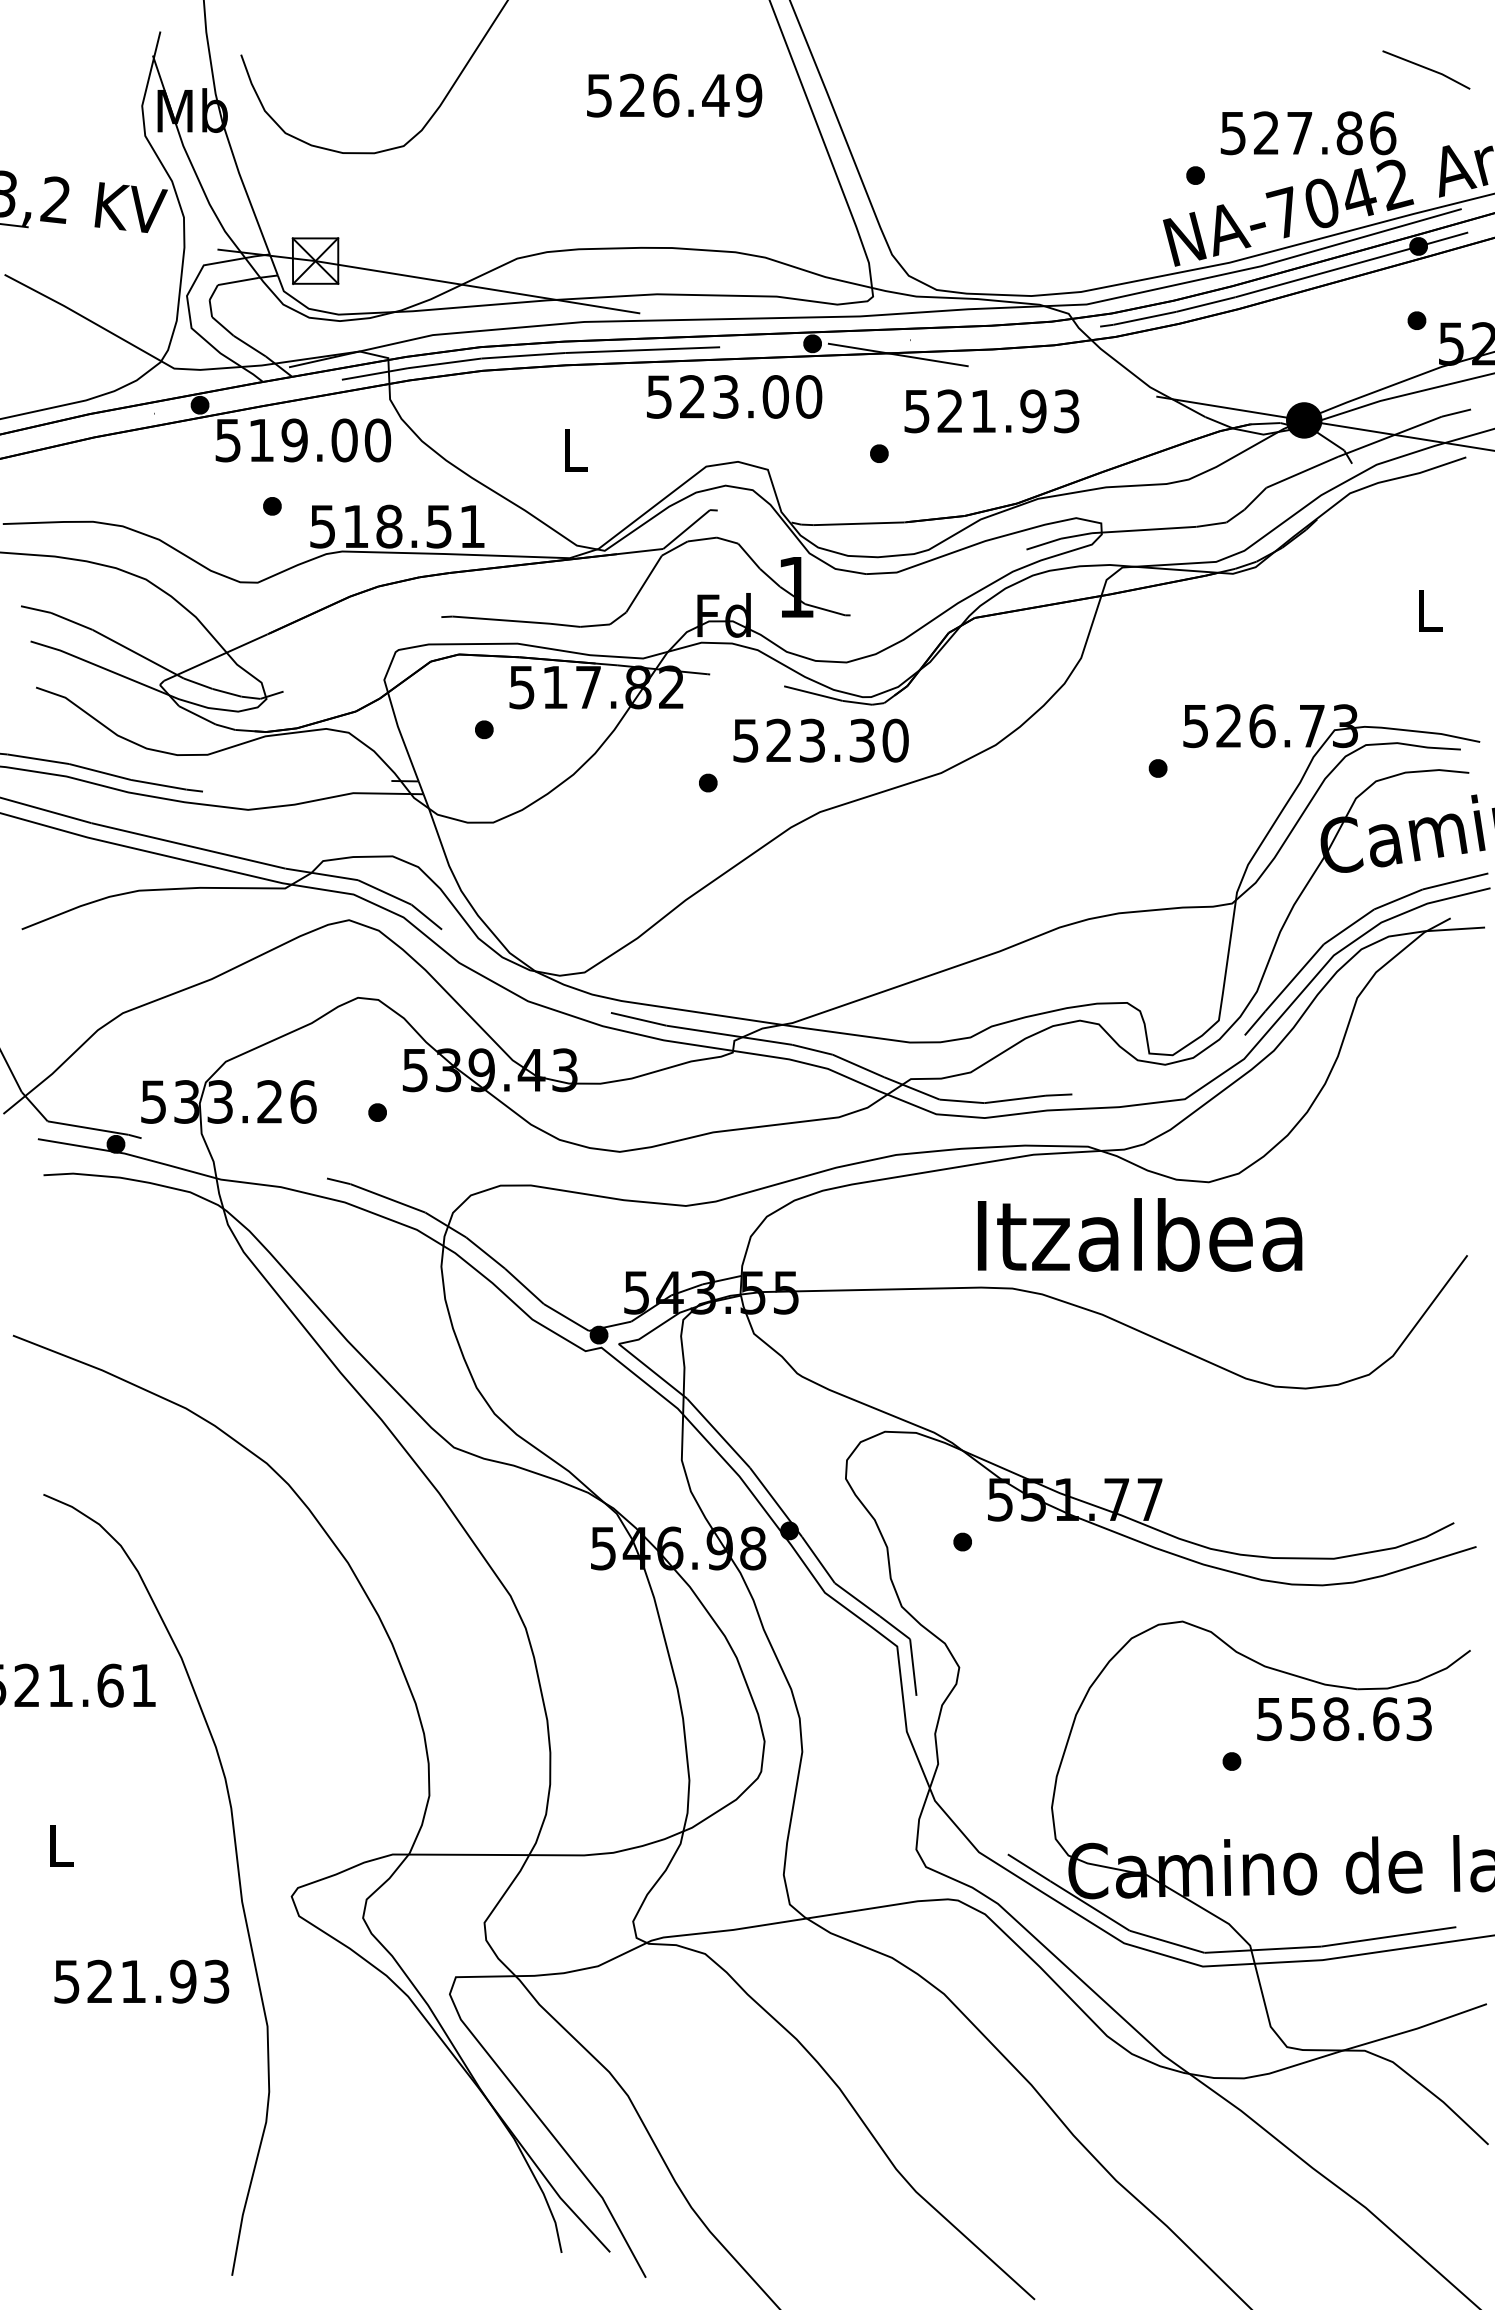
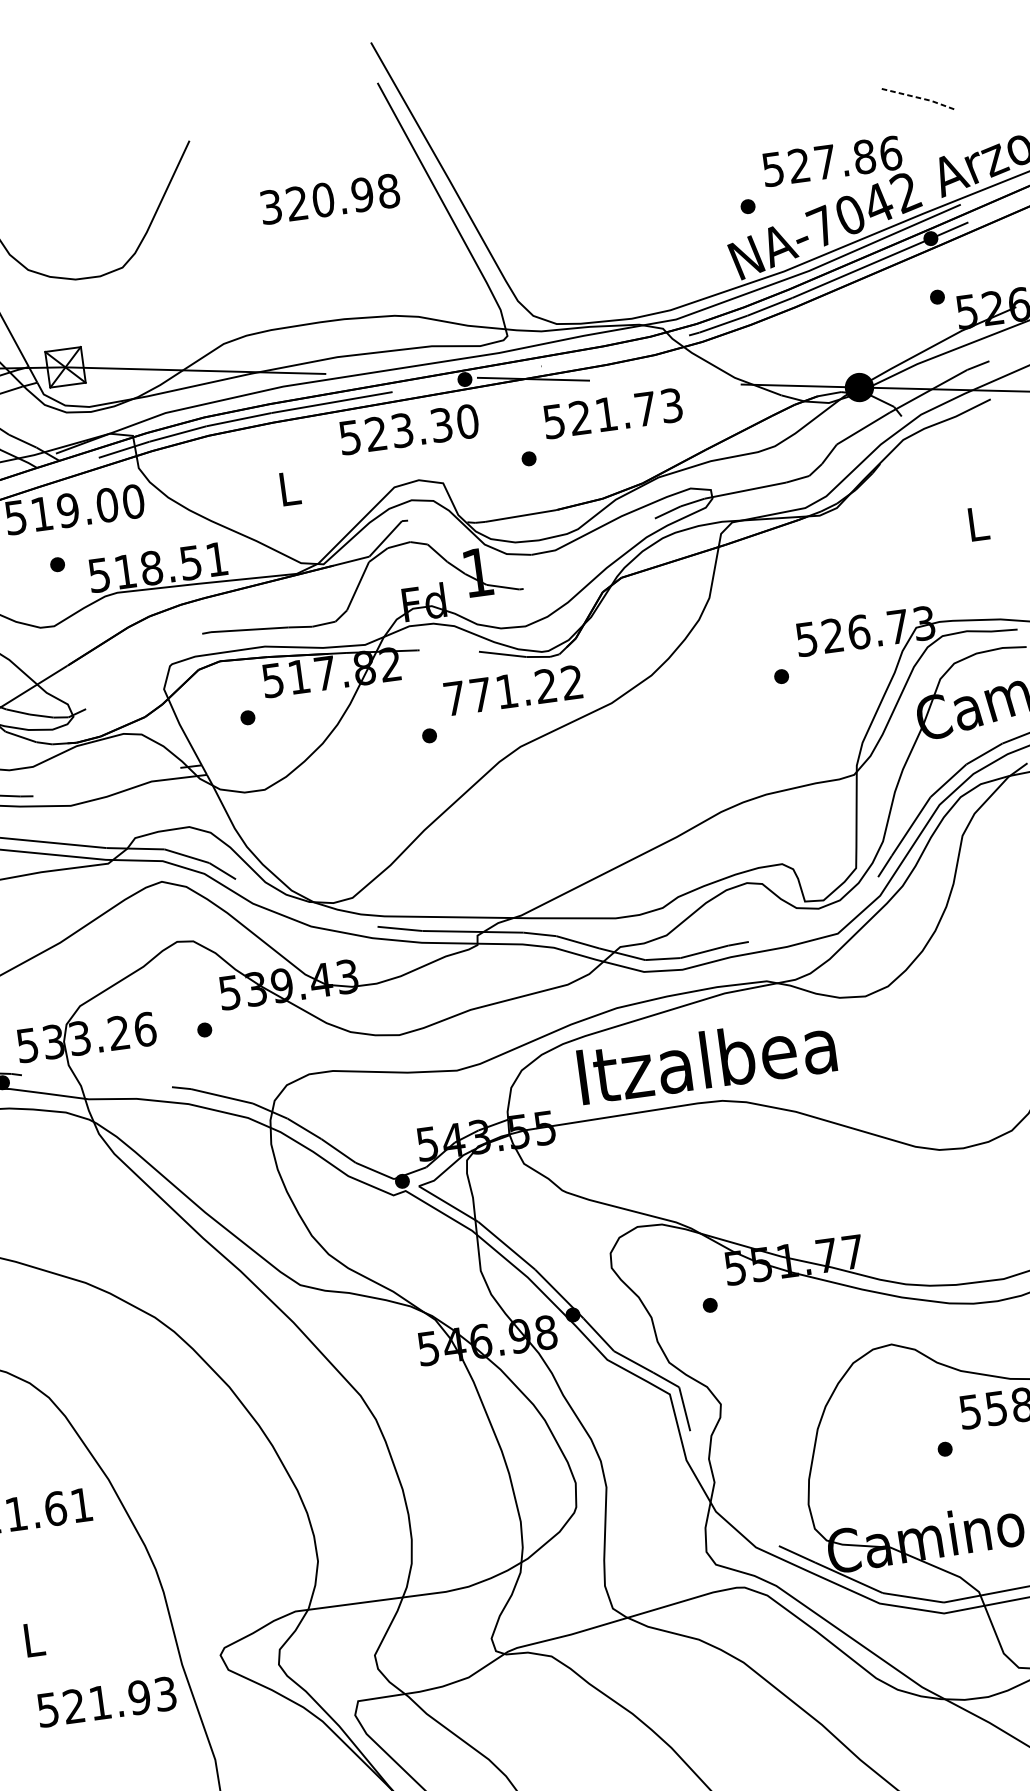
line: (1428, 68) -> (919, 97), solid -> dashed
text: (674, 95) -> (330, 199), 526.49 -> 320.98
text: (775, 396) -> (441, 424), 523.00 -> 523.30
text: (1033, 411) -> (645, 409), 521.93 -> 521.73
text: (820, 740) -> (513, 690), 523.30 -> 771.22
text: (1140, 1234) -> (707, 1059), moved
text: (141, 1981) -> (106, 1701), moved

